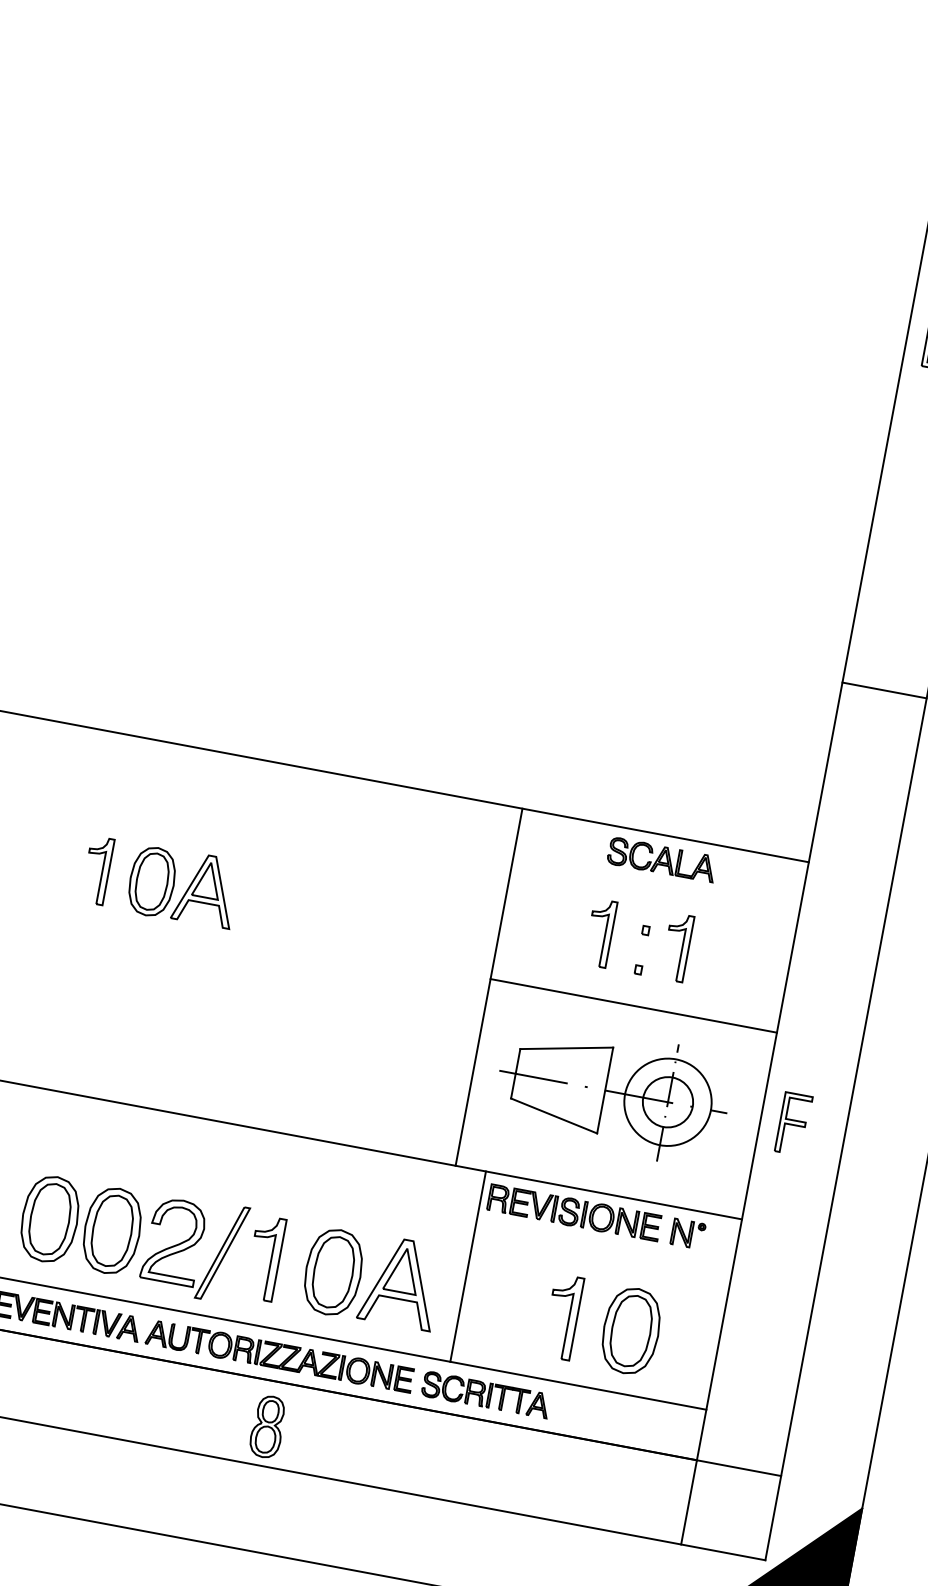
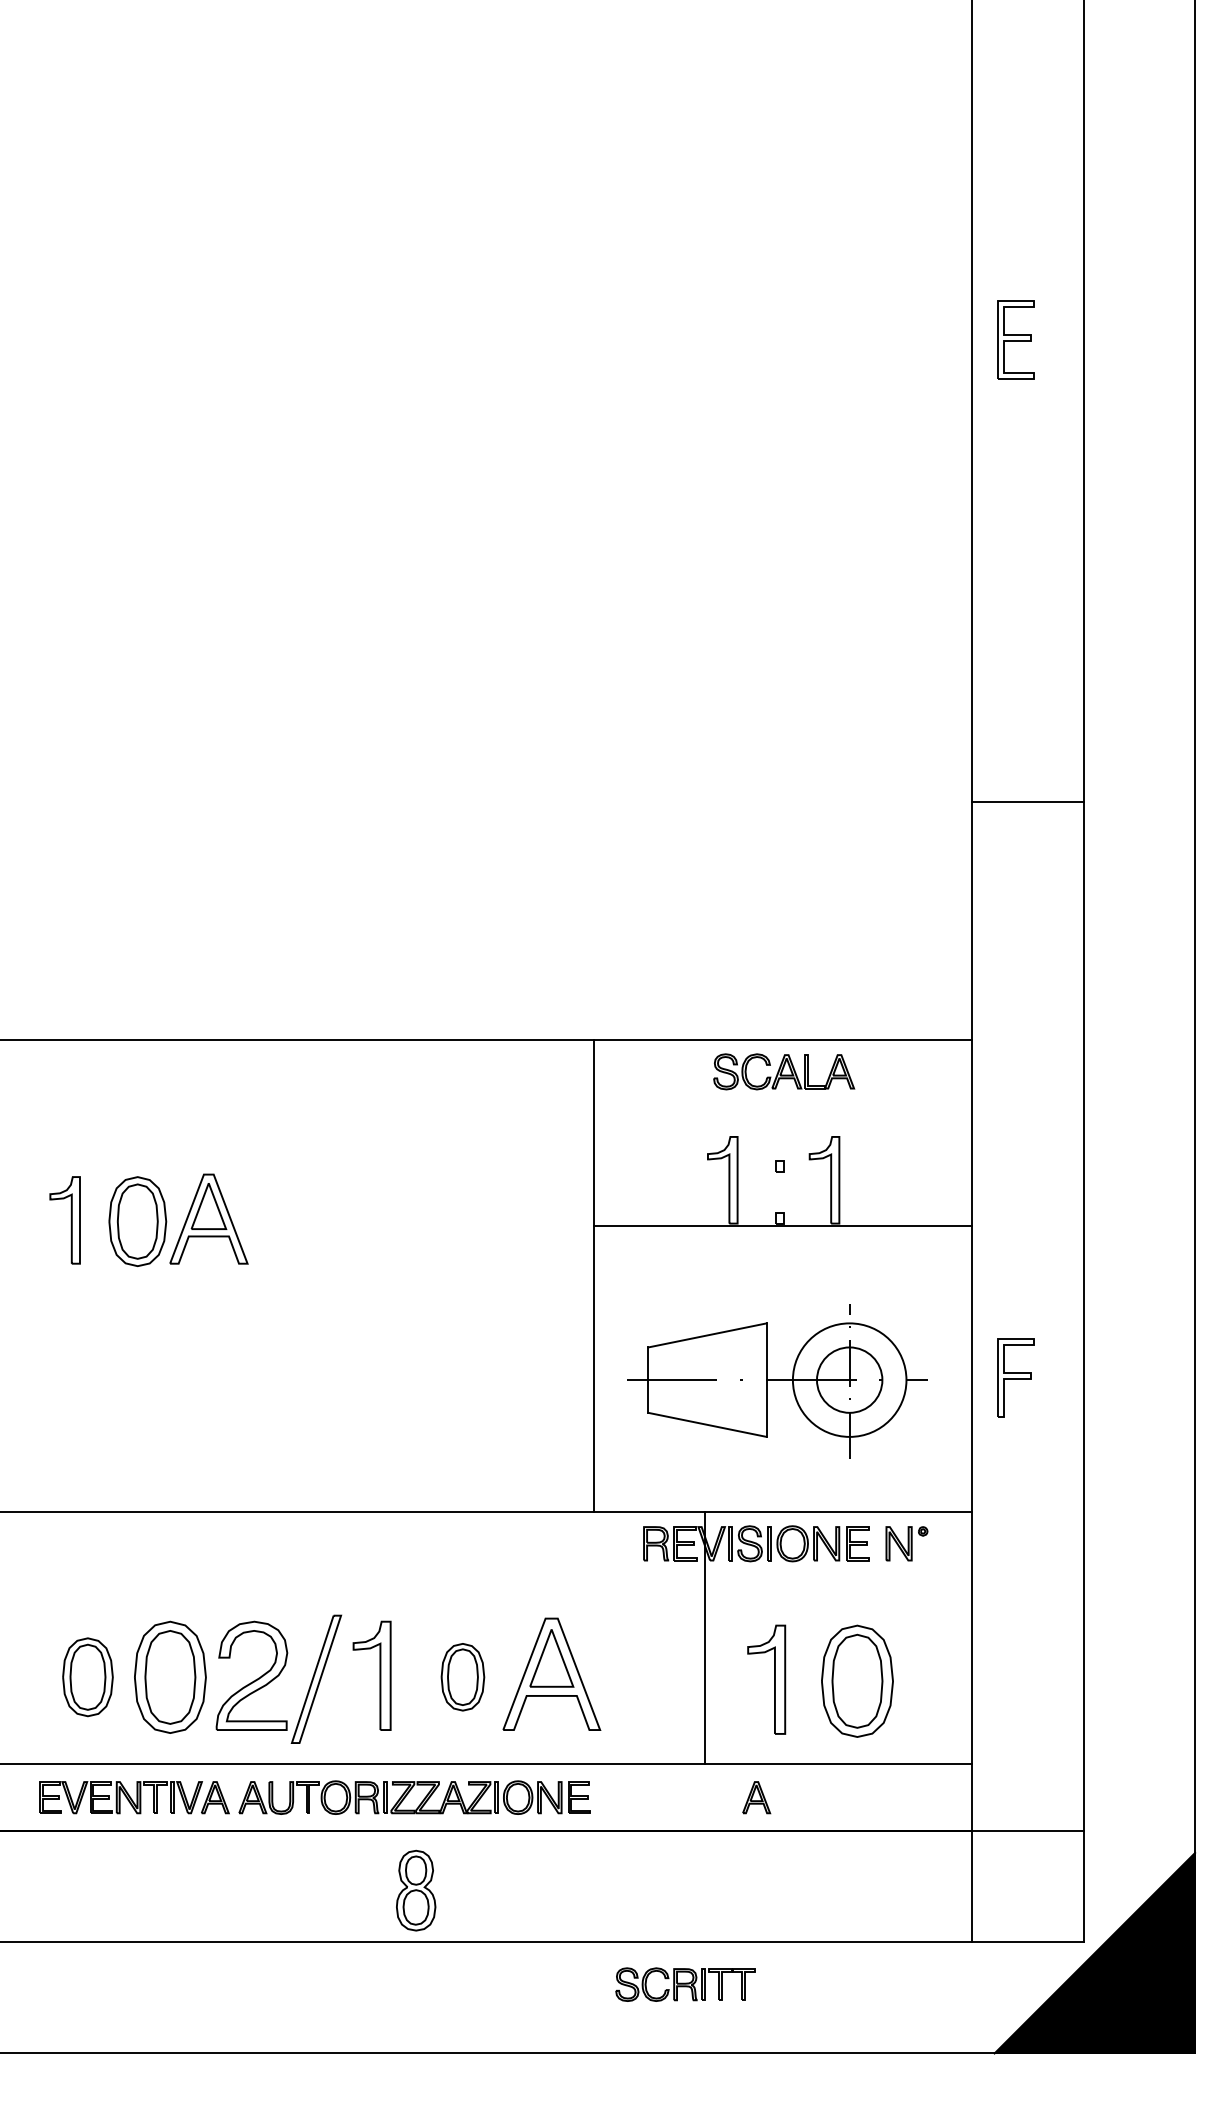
line: (633, 1006) -> (782, 1226), moved
part: (49, 1218) -> (87, 1676), size x0.7
line: (468, 1266) -> (704, 1637), moved
part: (333, 1271) -> (462, 1676), size x0.6
part: (475, 1392) -> (685, 1984), moved

